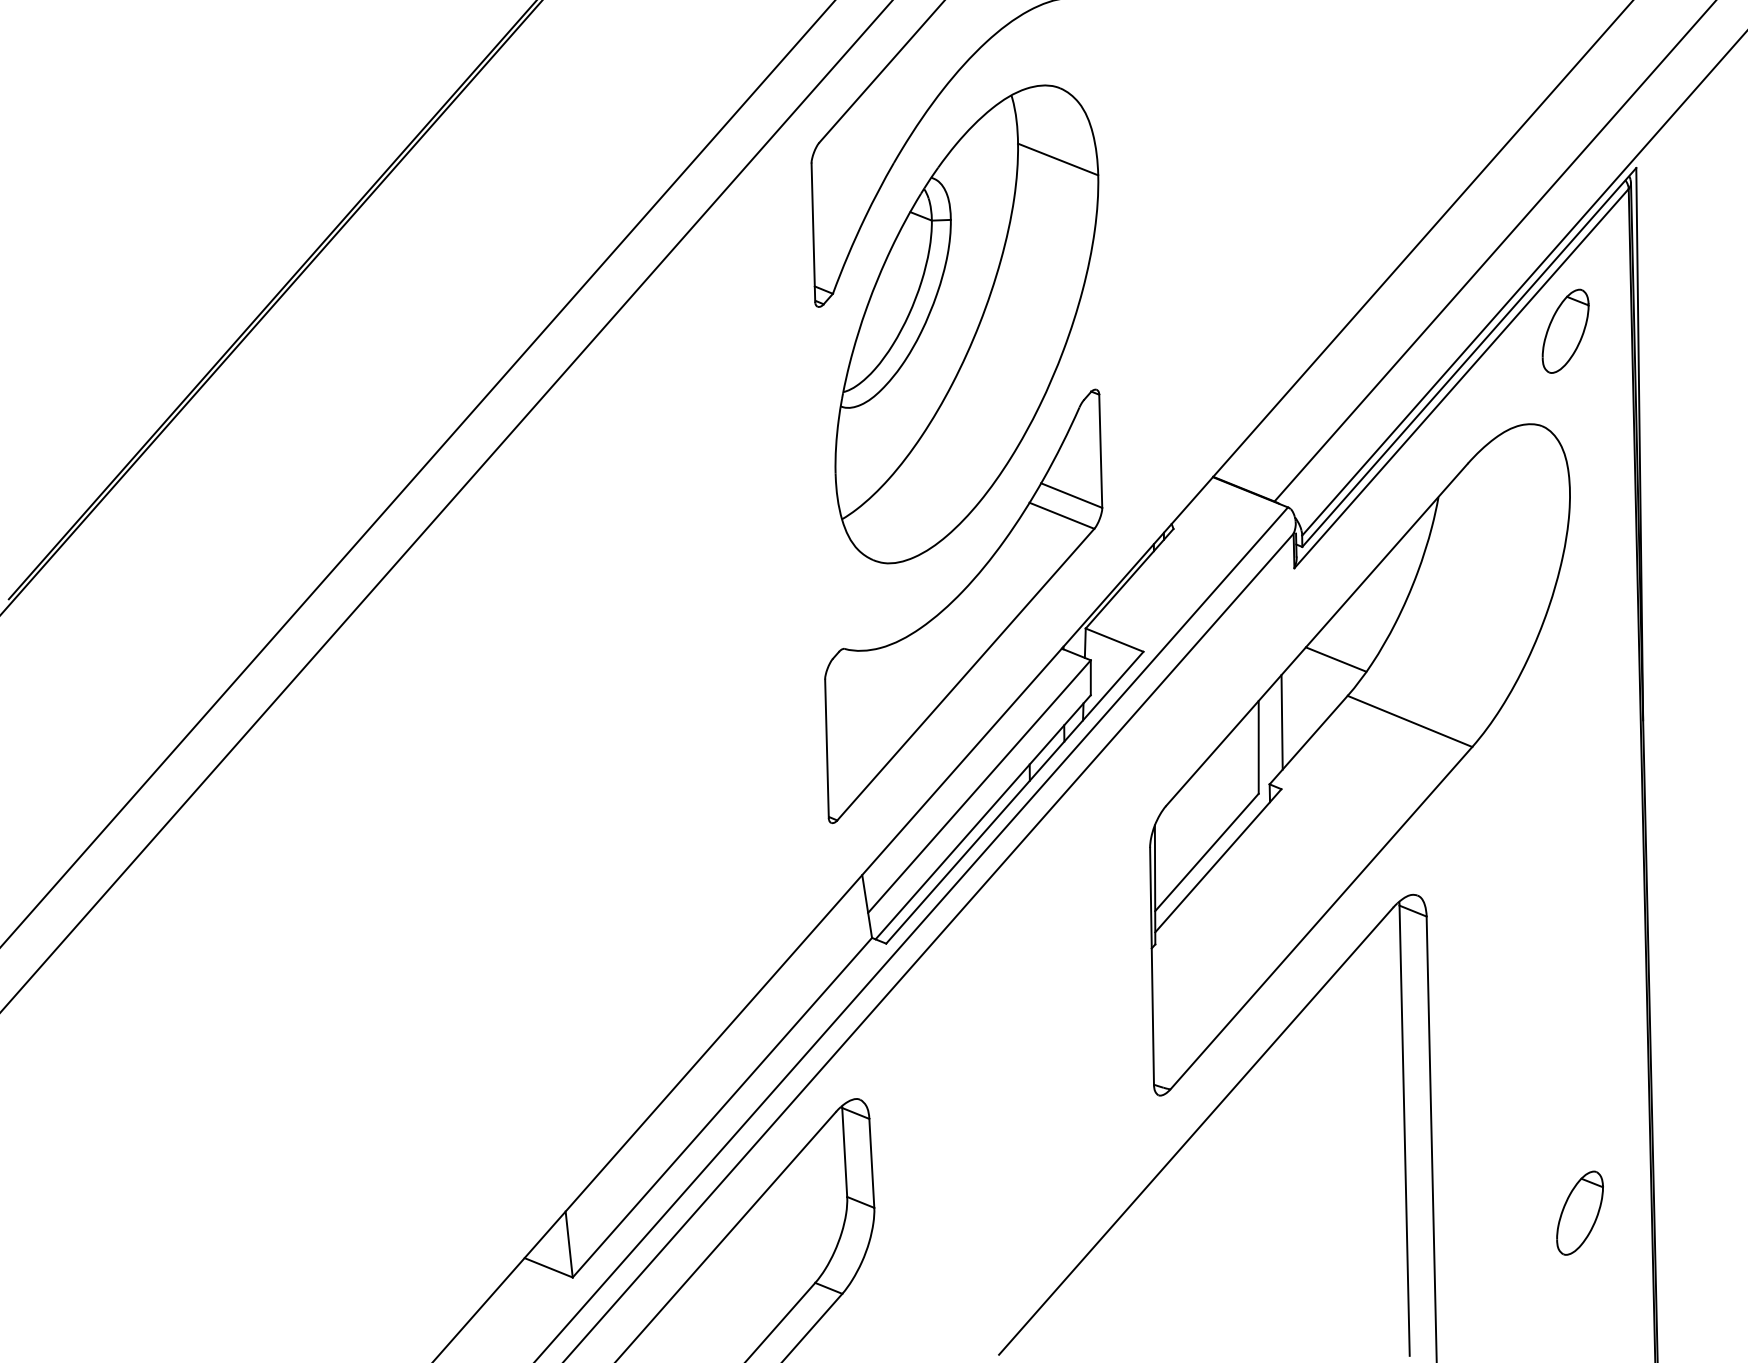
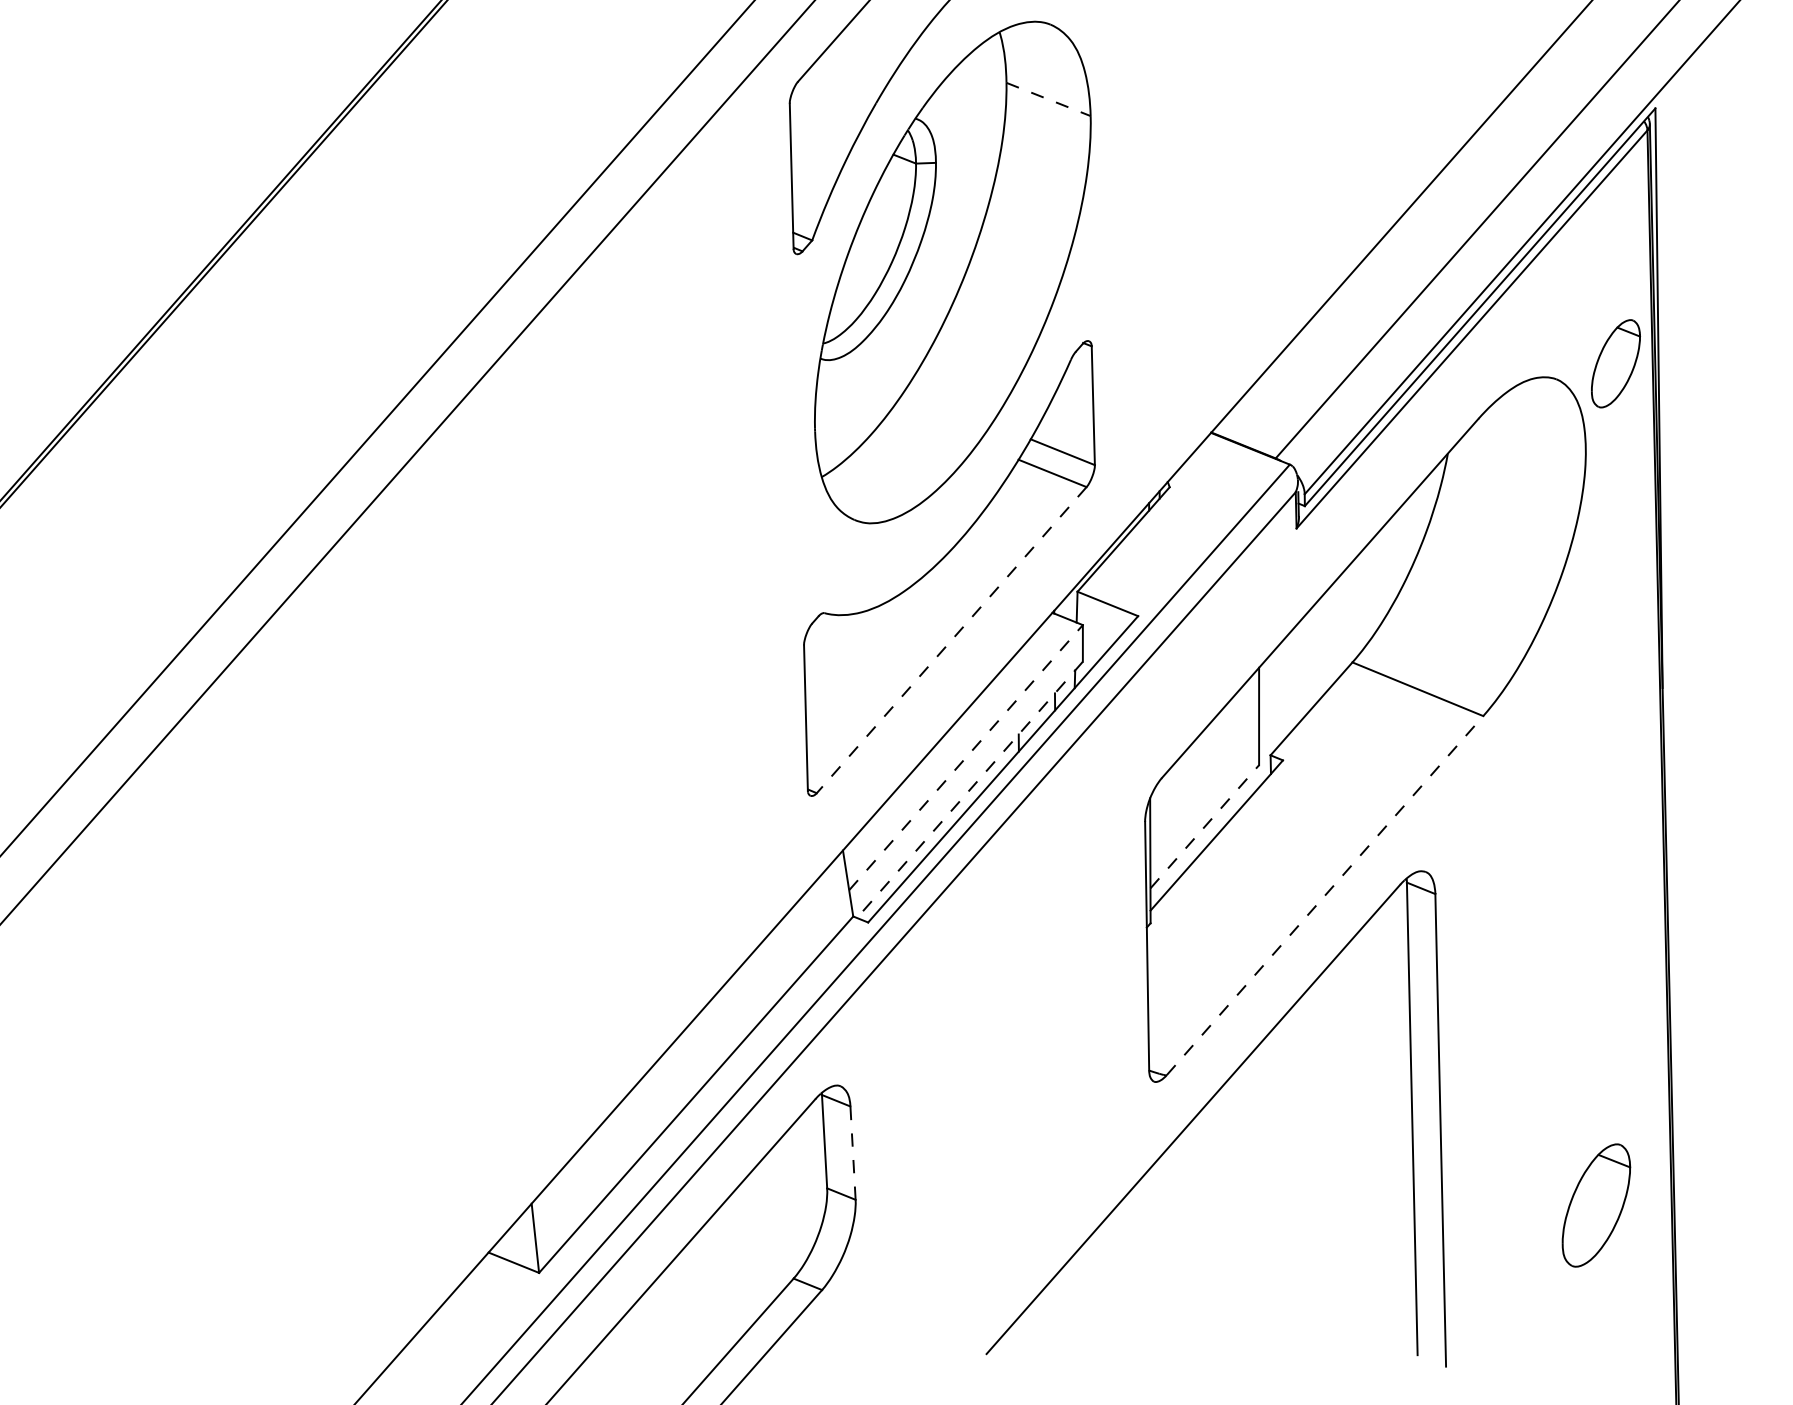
line: (1058, 159) -> (1048, 99), solid -> dashed
part: (1565, 330) -> (1615, 362), moved
line: (1335, 659) -> (1339, 624), removed
line: (965, 675) -> (951, 641), solid -> dashed
line: (1281, 722) -> (1283, 690), removed
line: (979, 786) -> (966, 757), solid -> dashed
line: (983, 817) -> (970, 790), solid -> dashed
line: (1207, 852) -> (1205, 826), solid -> dashed
line: (1321, 917) -> (1325, 895), solid -> dashed
line: (871, 1163) -> (852, 1153), solid -> dashed
part: (1579, 1212) -> (1595, 1204), size x1.4

